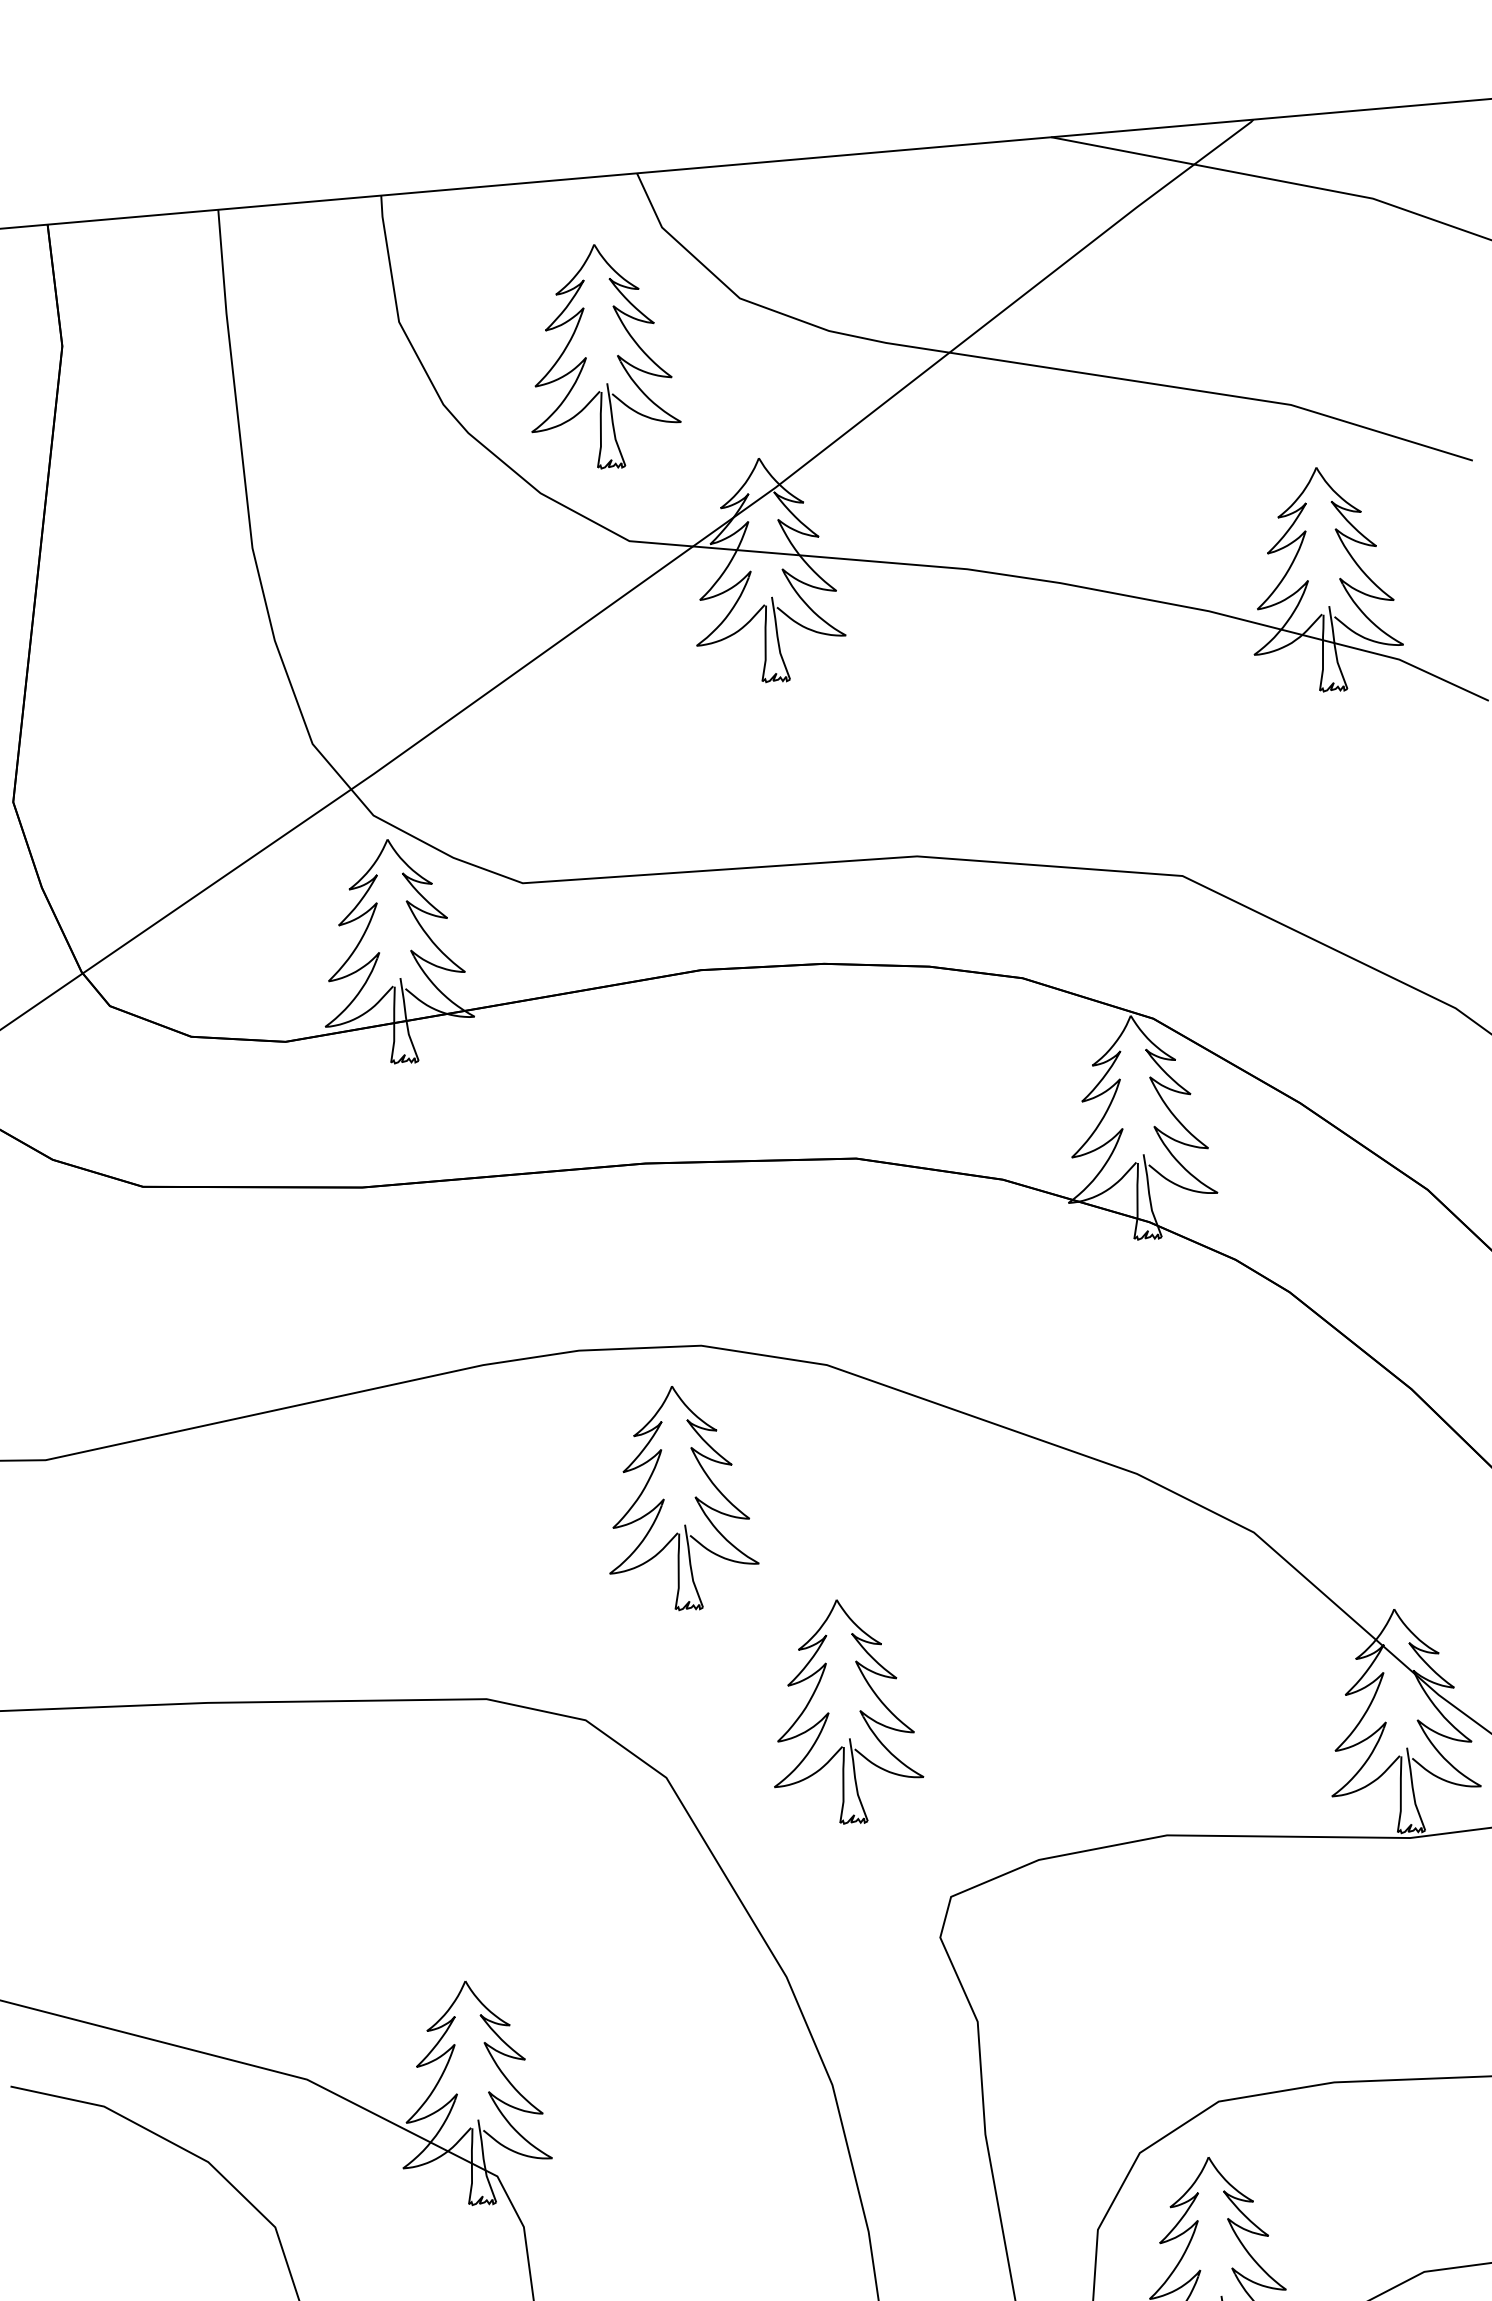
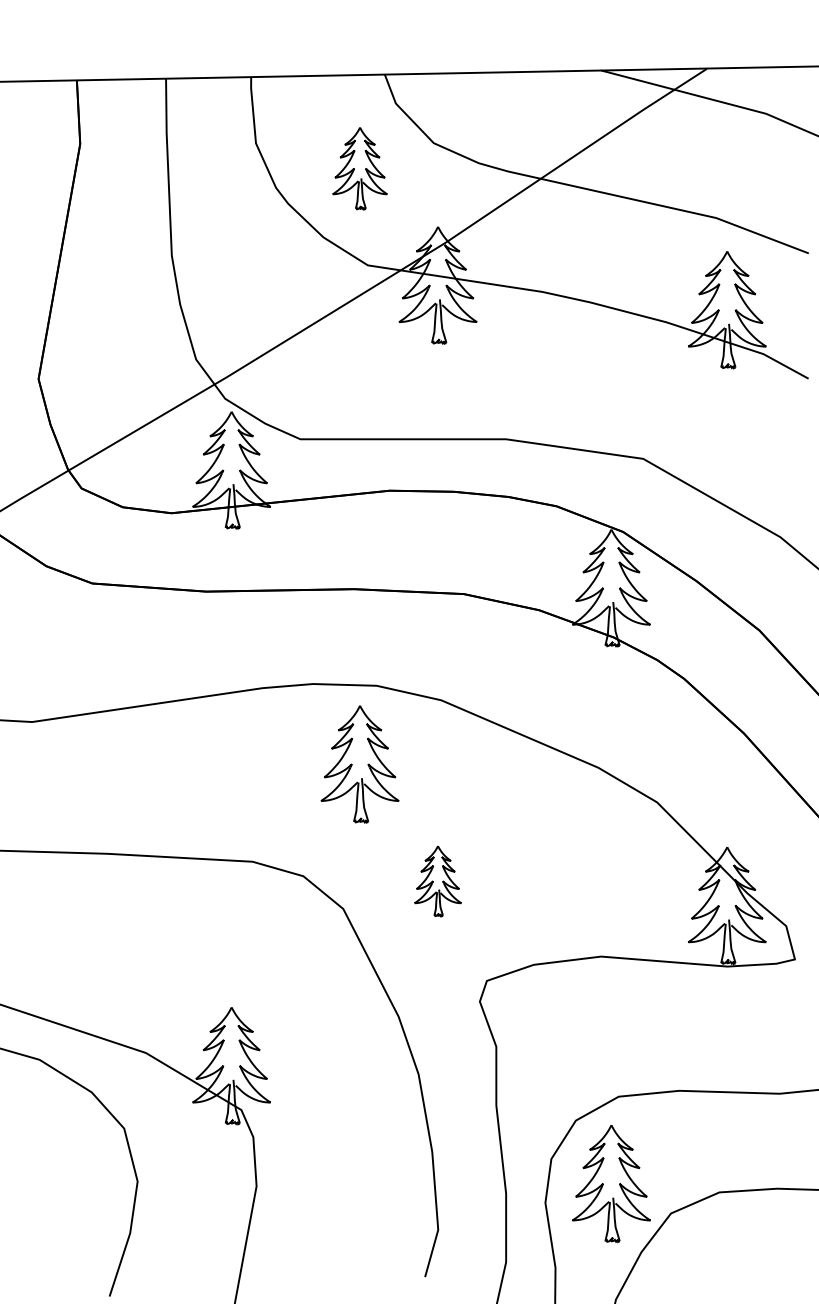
part: (600, 356) -> (359, 168), size x0.7
part: (843, 1712) -> (437, 881), size x0.6

